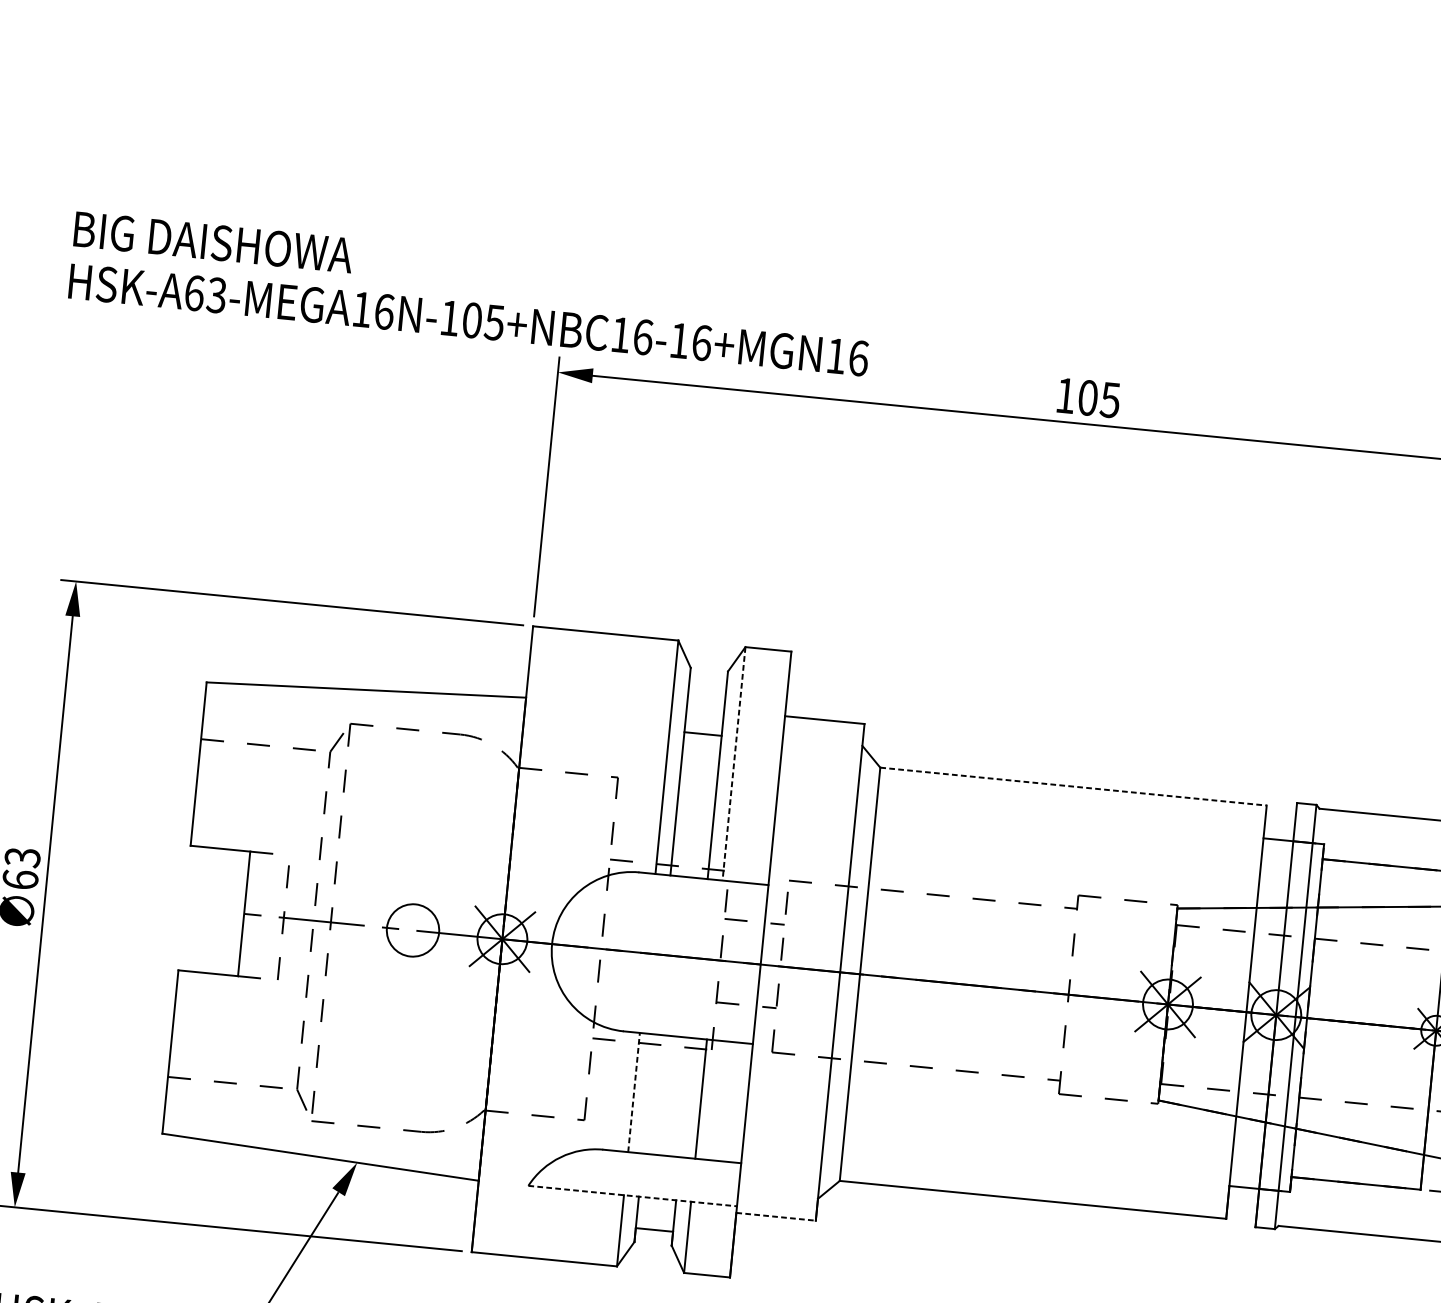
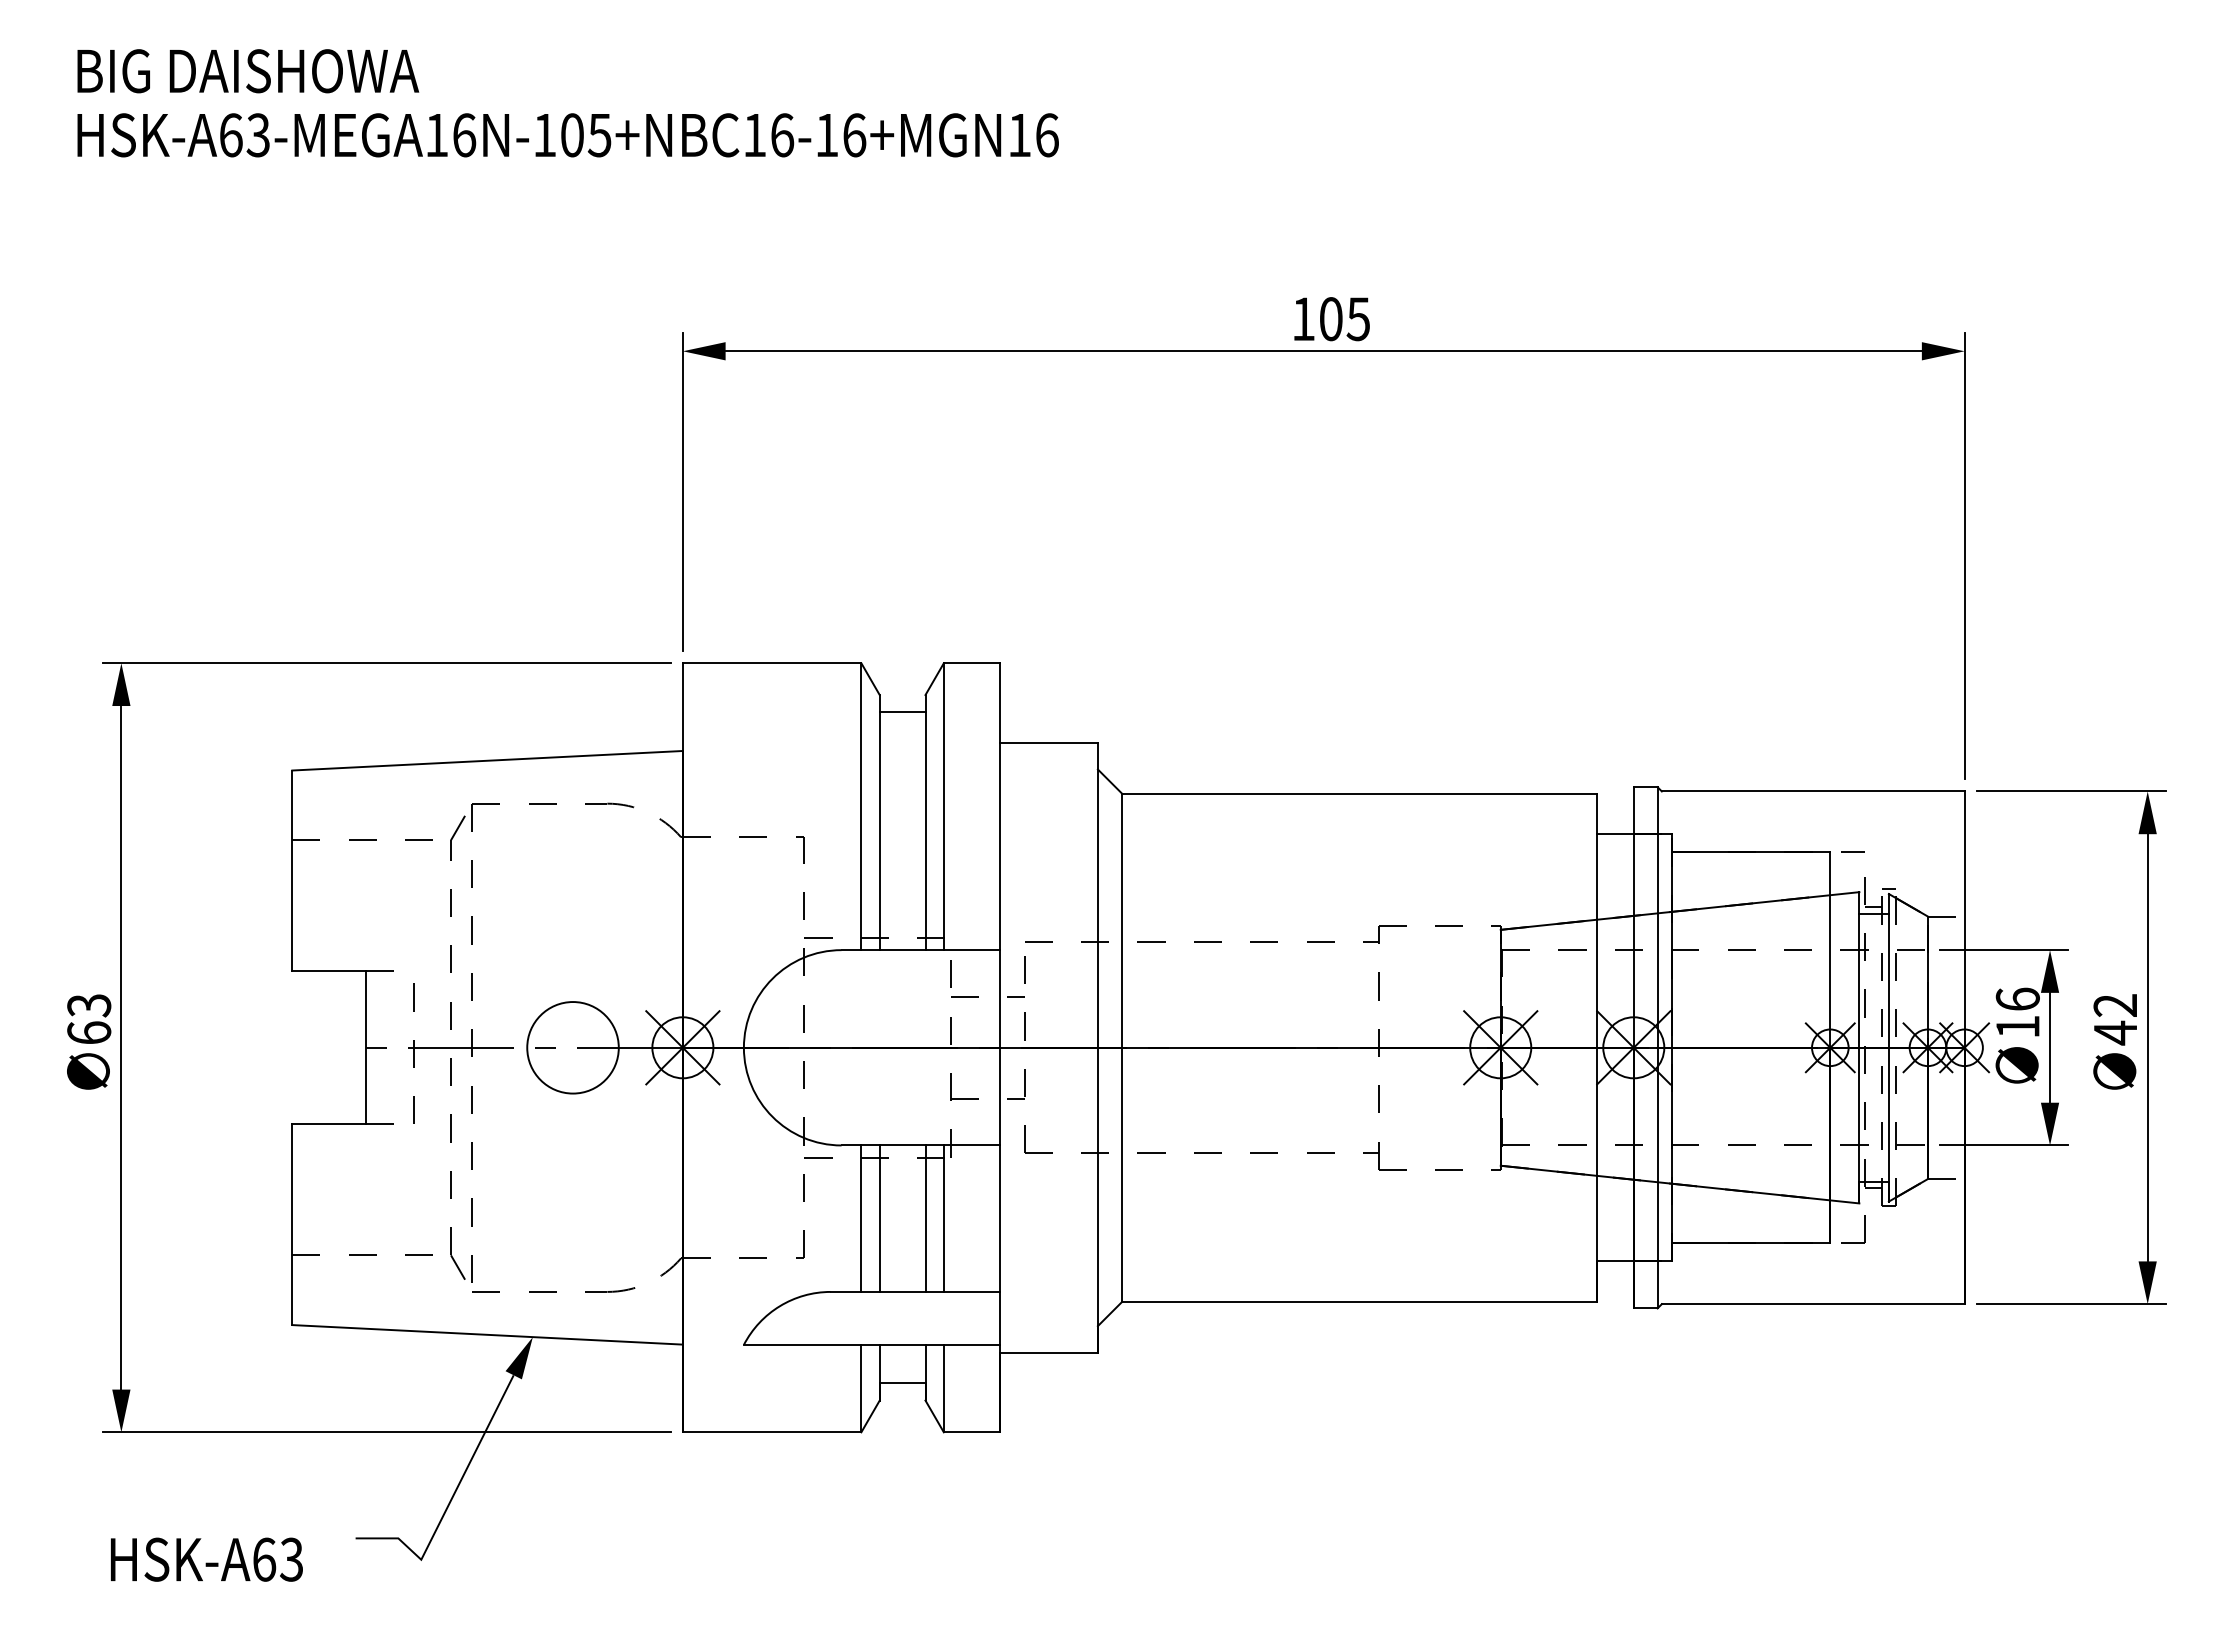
text: (470, 294) -> (567, 103), moved
line: (702, 734) -> (902, 712), moved
line: (733, 764) -> (943, 807), dashed -> solid
line: (1074, 786) -> (1360, 793), dashed -> solid
circle: (412, 930) -> (572, 1047), size x1.43
line: (634, 1092) -> (861, 1218), dashed -> solid
line: (648, 1093) -> (879, 1218), added
line: (686, 1097) -> (925, 1218), added
line: (633, 1195) -> (872, 1344), dashed -> solid
line: (776, 1216) -> (1049, 1352), dashed -> solid

